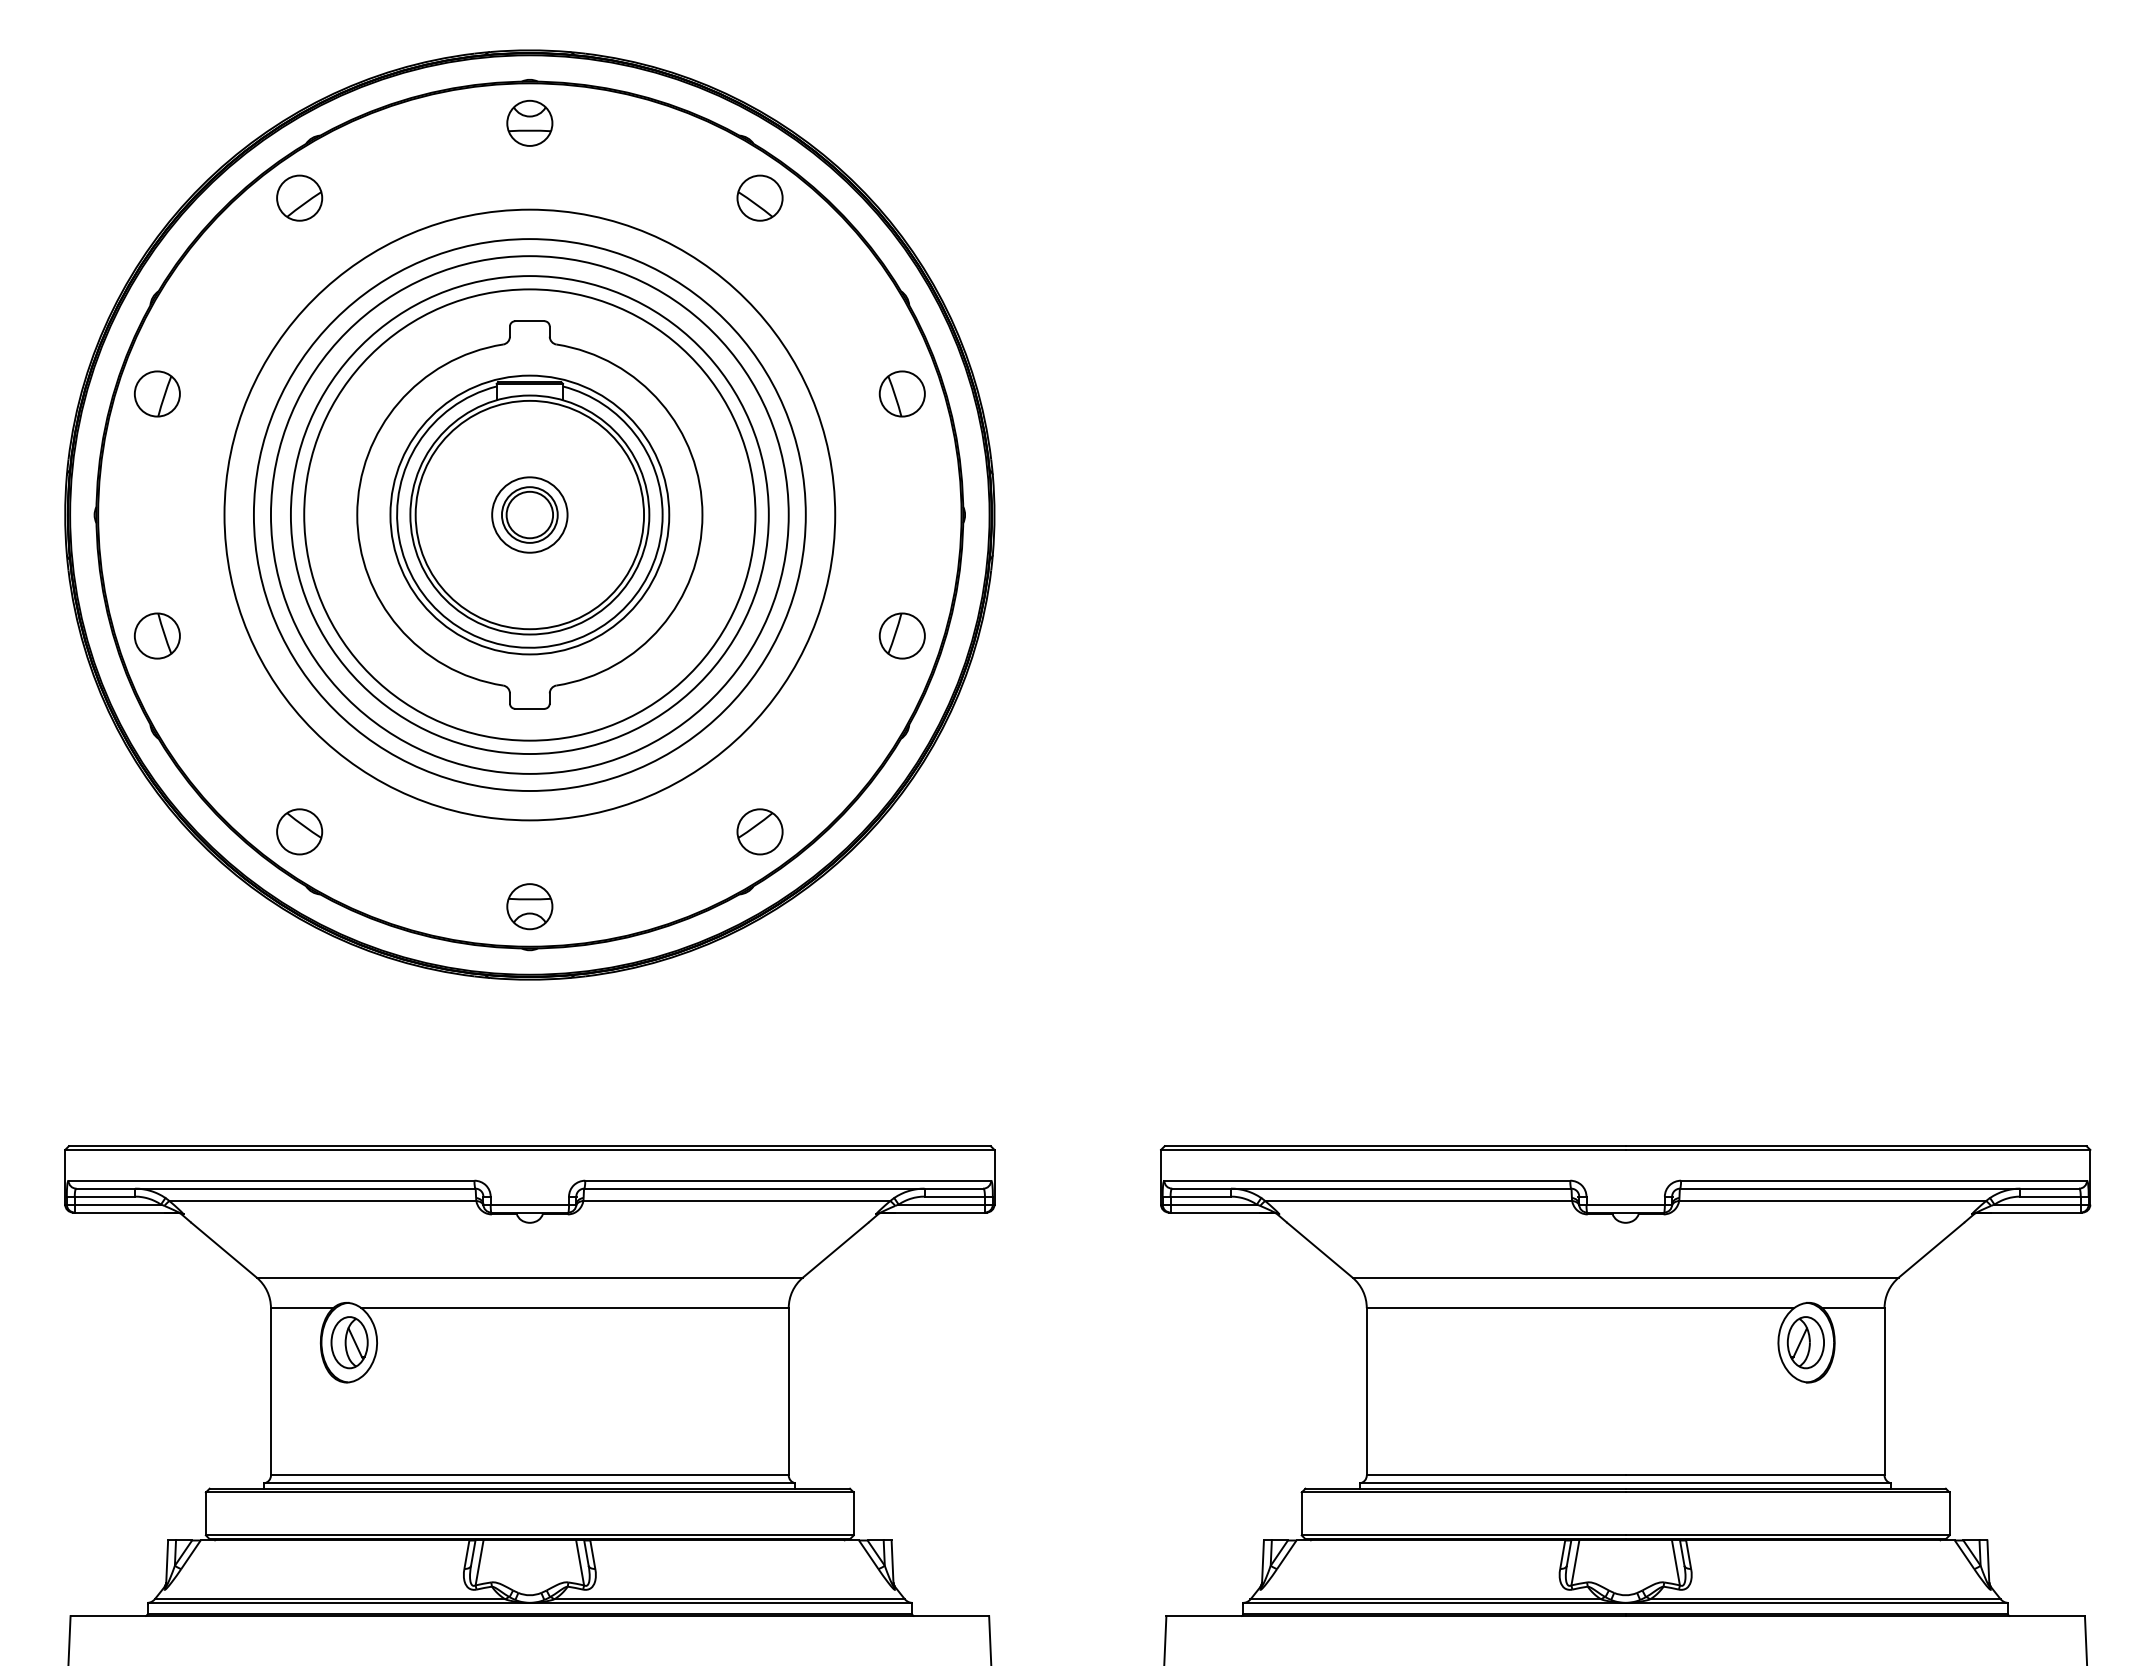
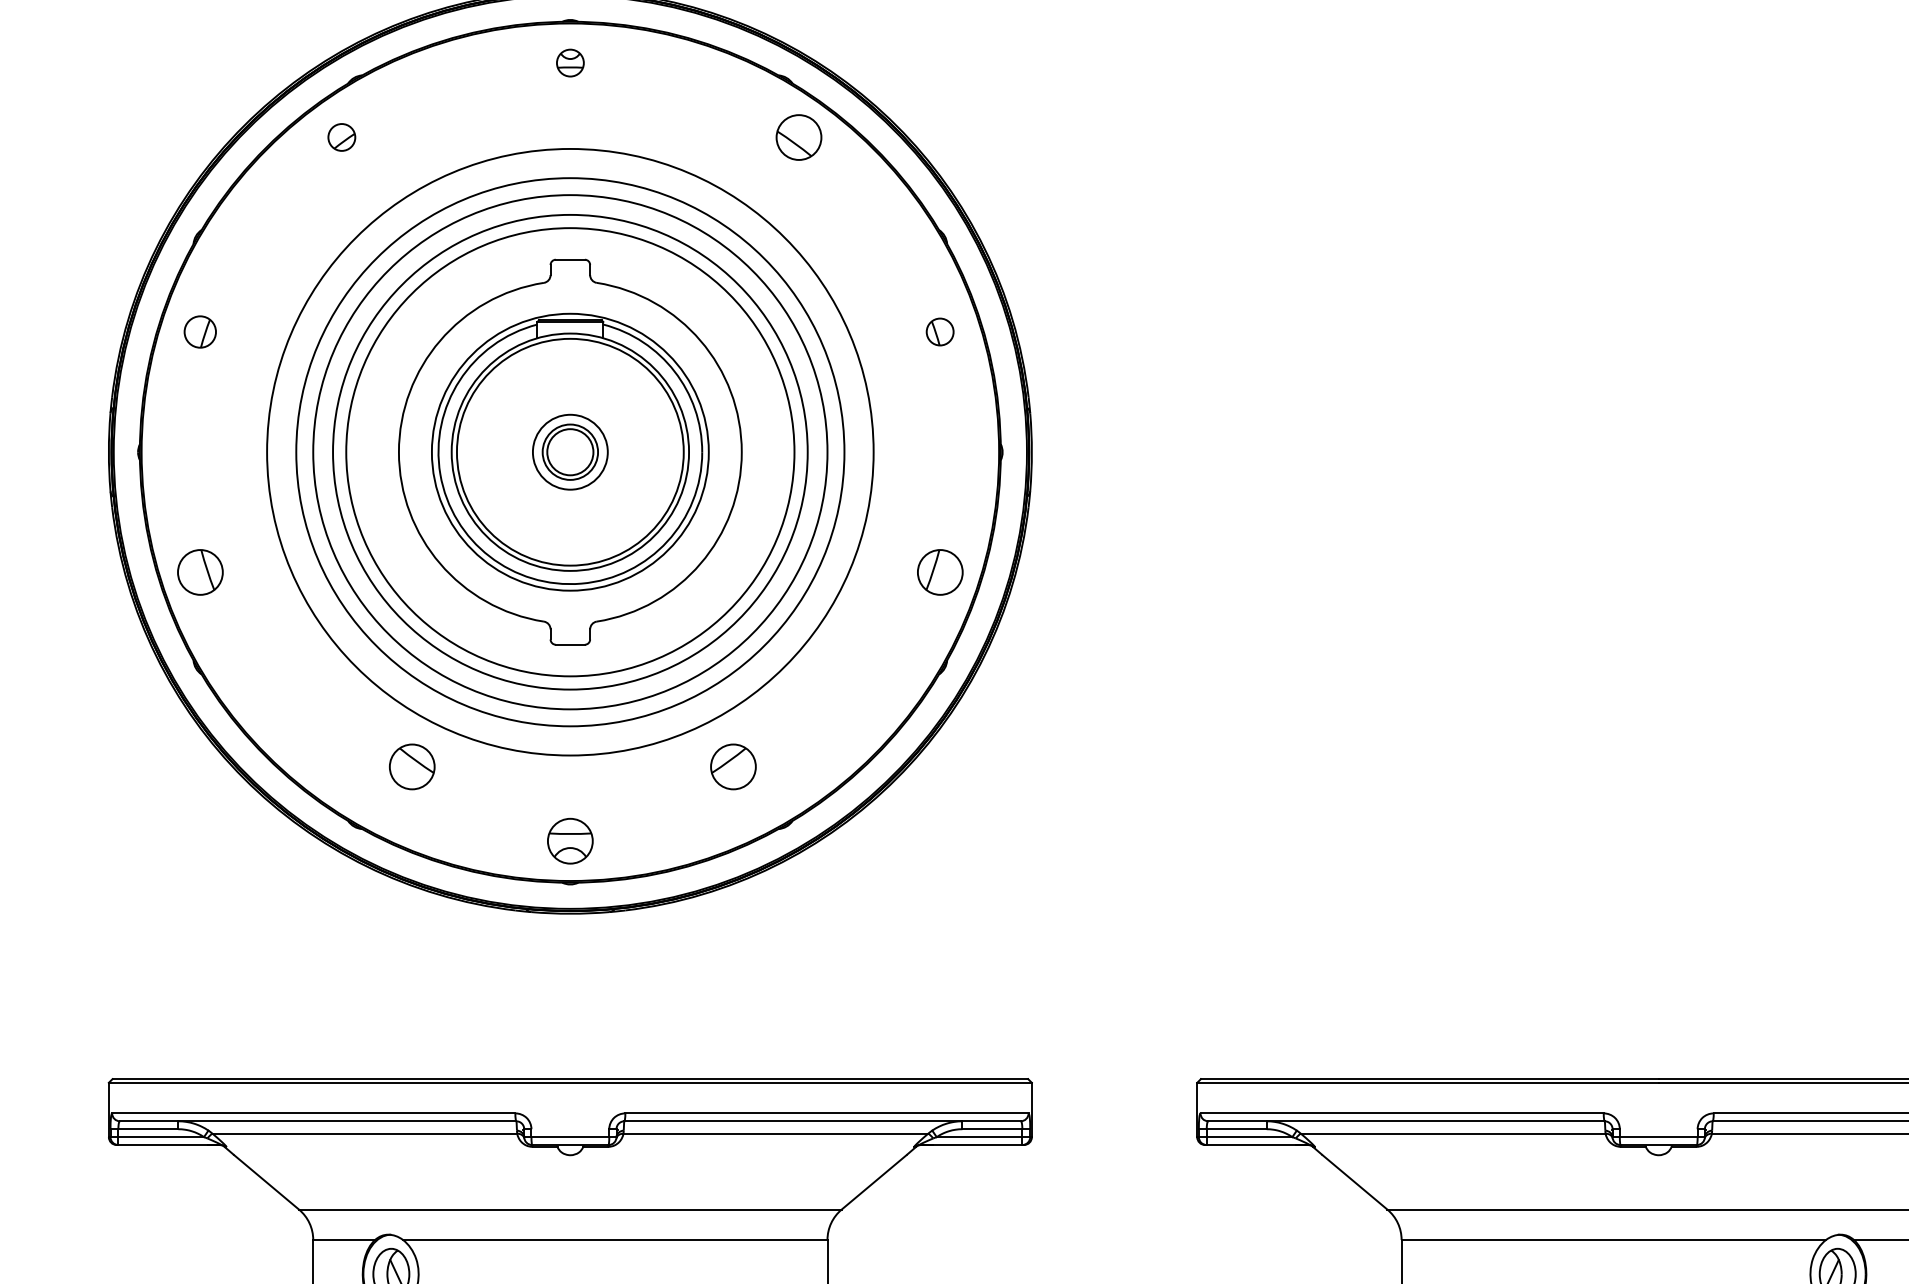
part: (529, 122) -> (570, 62), size x0.6
part: (299, 197) -> (341, 136), size x0.6
part: (156, 393) -> (199, 331), size x0.7
part: (901, 393) -> (939, 331), size x0.6
part: (299, 831) -> (412, 766), moved
part: (759, 831) -> (732, 766), moved

